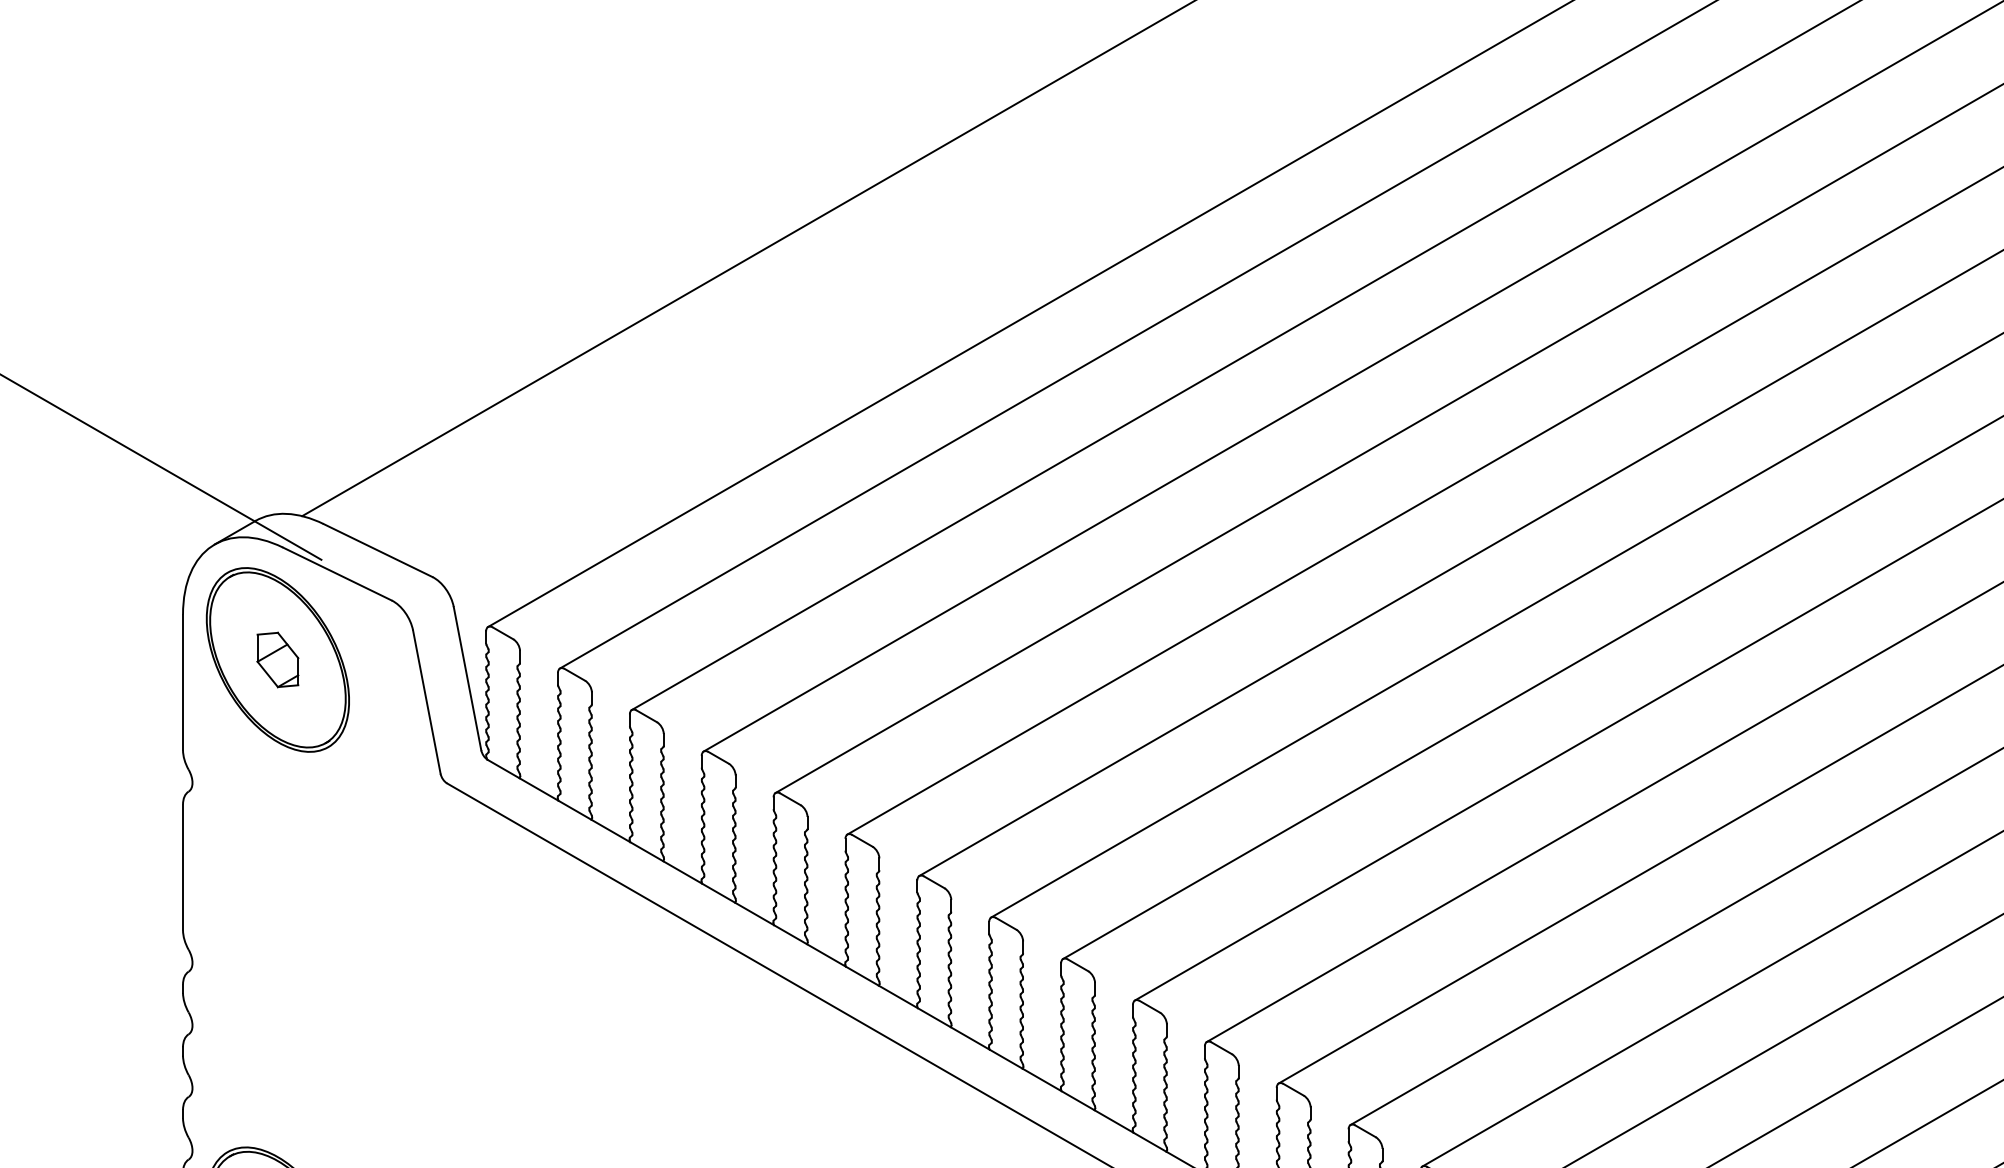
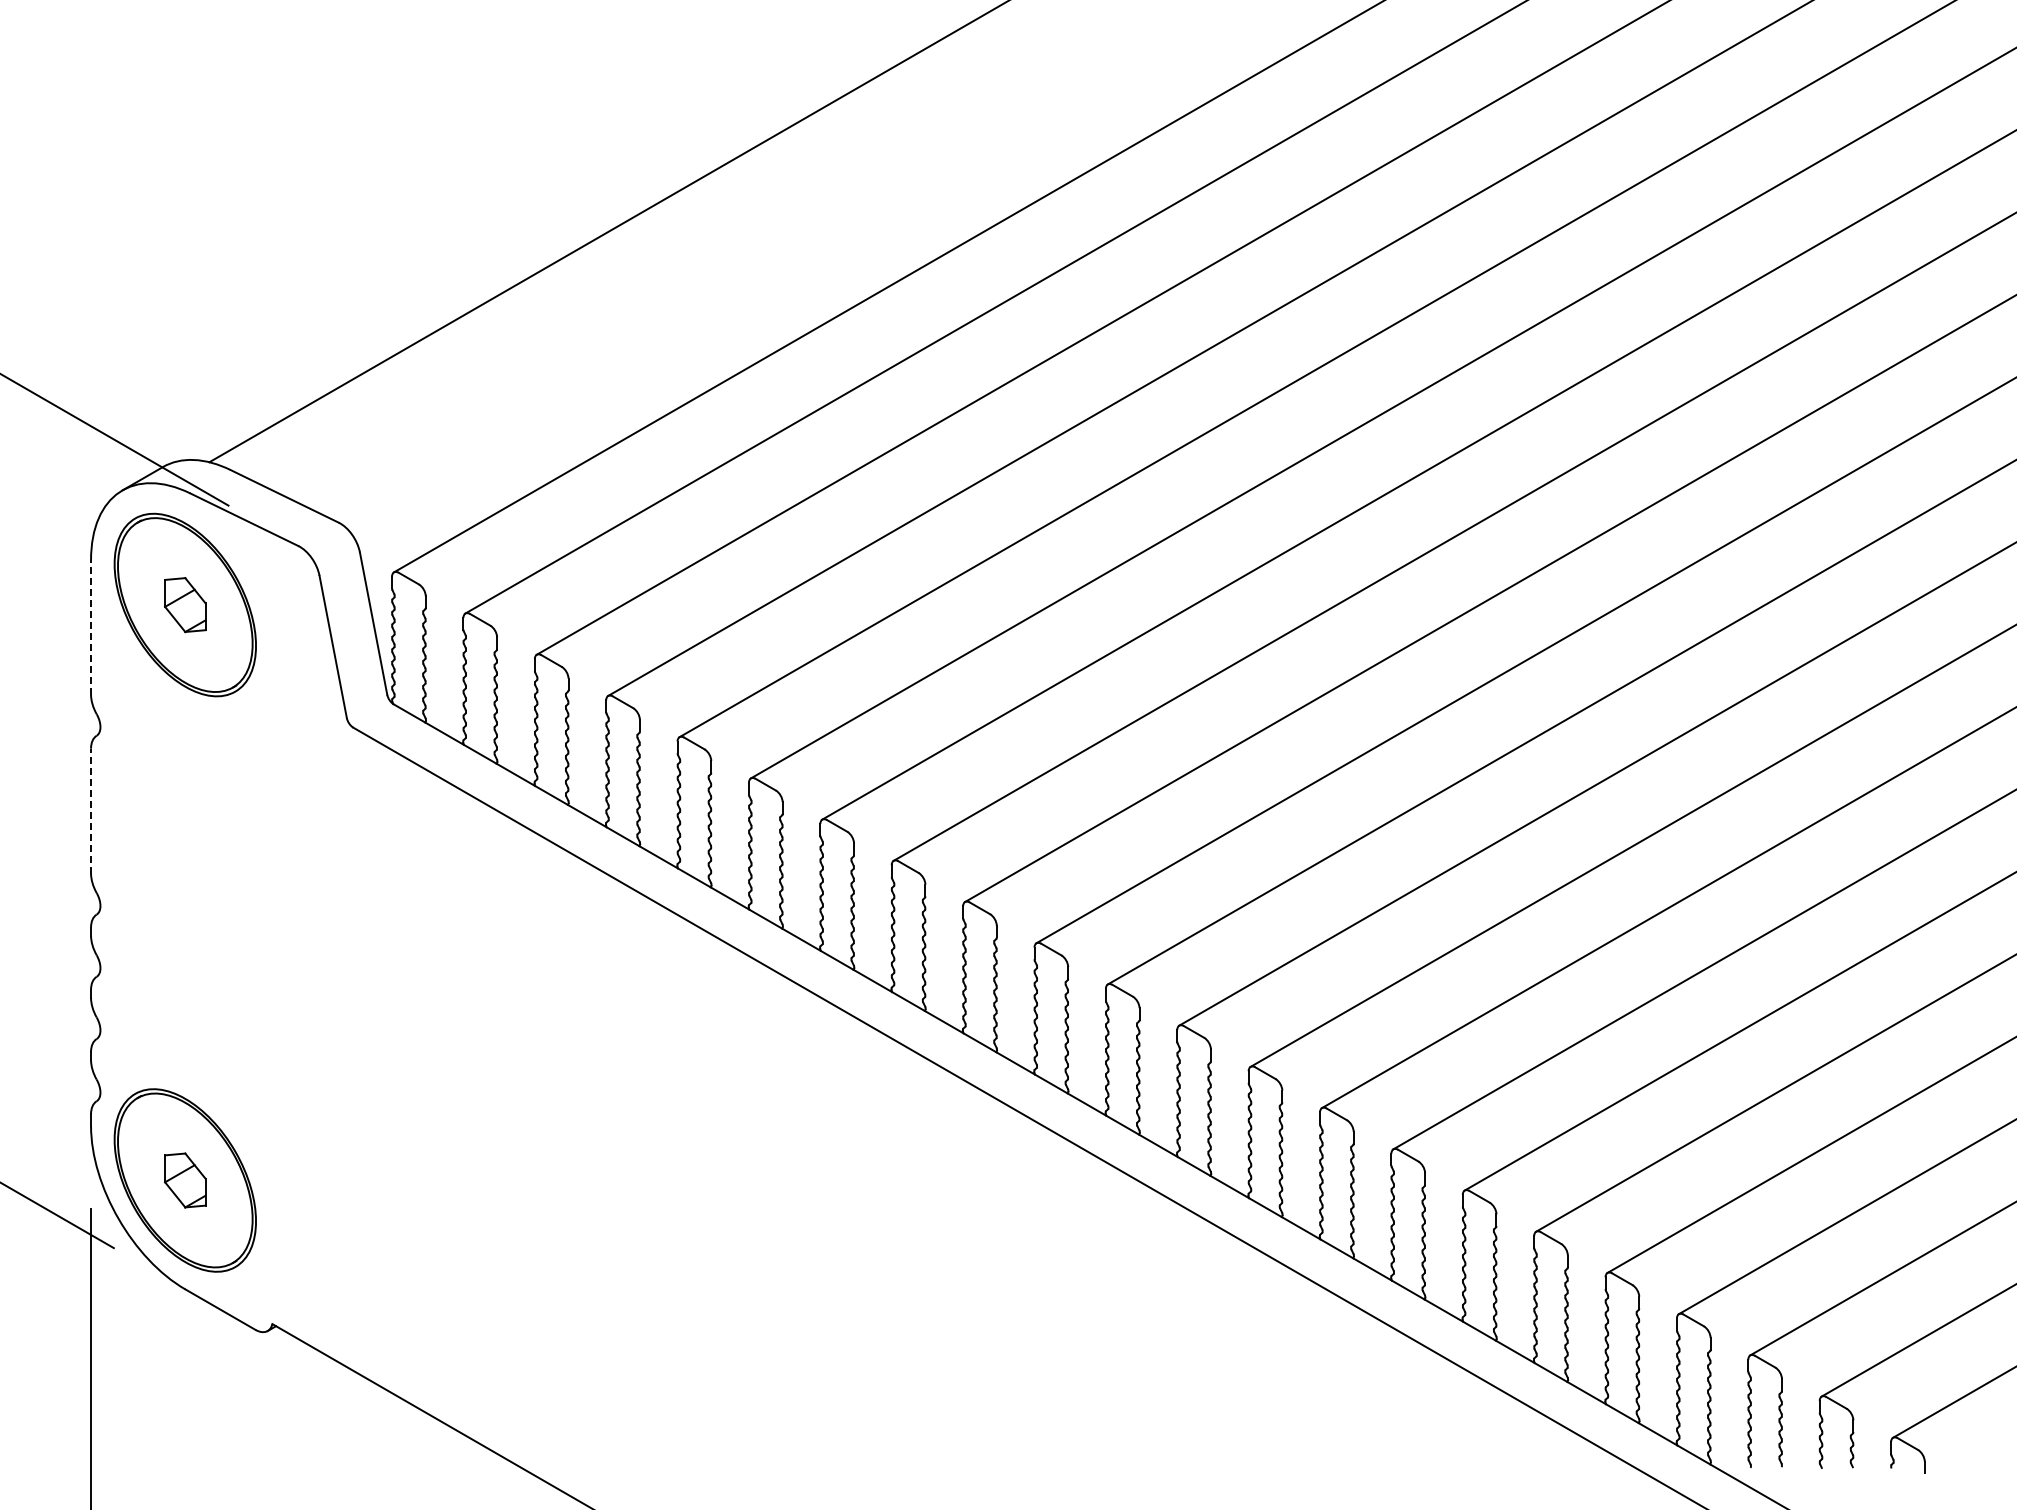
line: (183, 681) -> (91, 626), solid -> dashed
line: (183, 866) -> (91, 810), solid -> dashed

